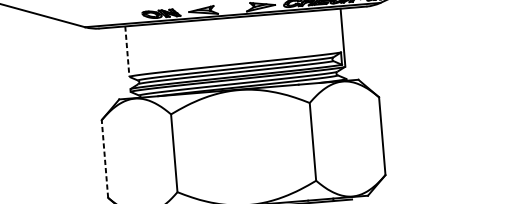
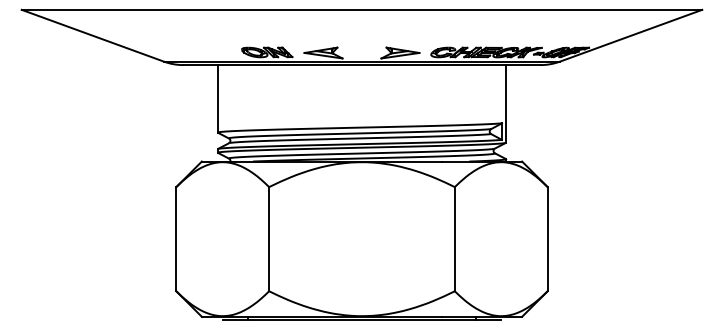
line: (127, 51) -> (217, 98), dashed -> solid
line: (105, 158) -> (176, 238), dashed -> solid

